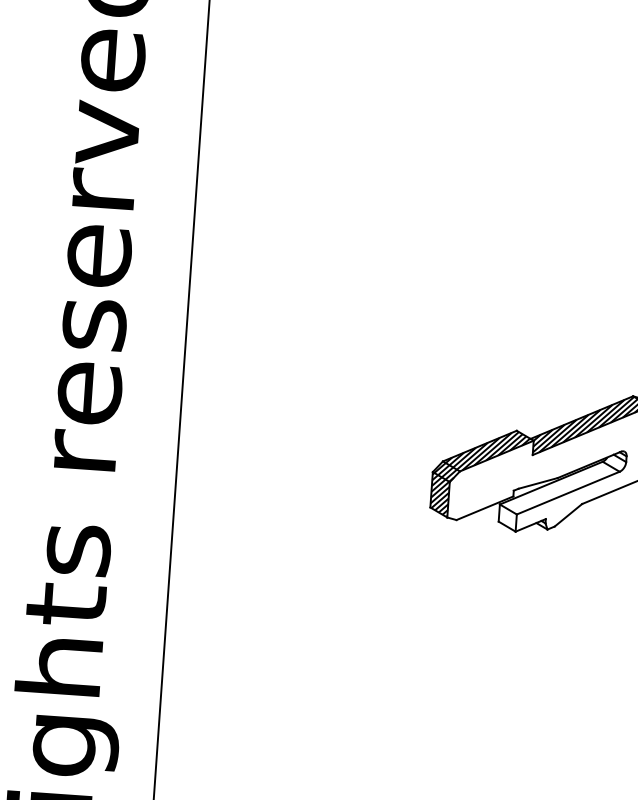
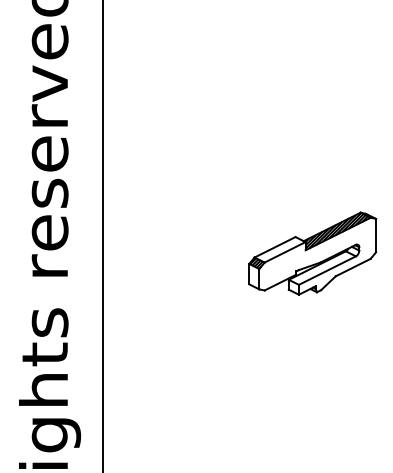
hatch: (487, 450) -> (279, 249), removed
hatch: (440, 494) -> (254, 276), removed

